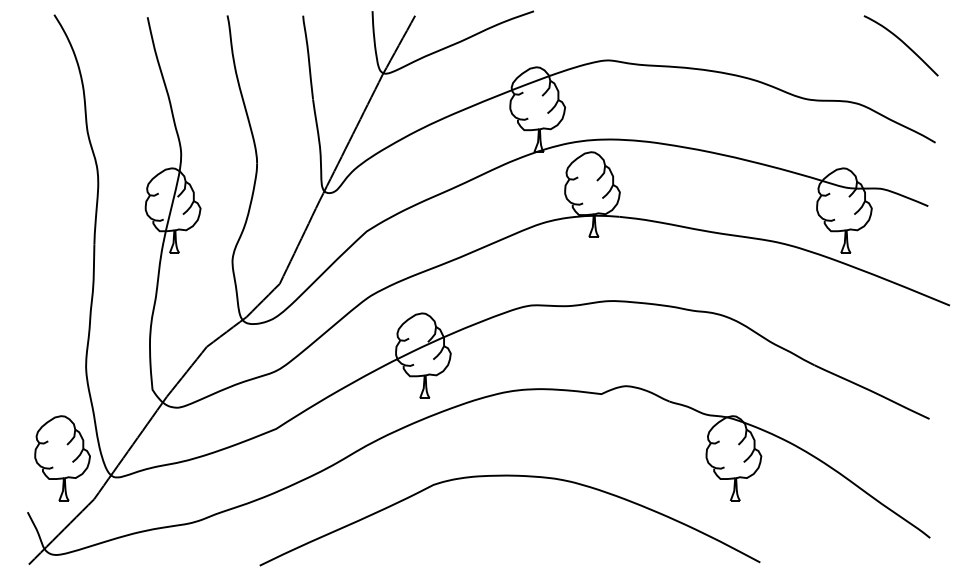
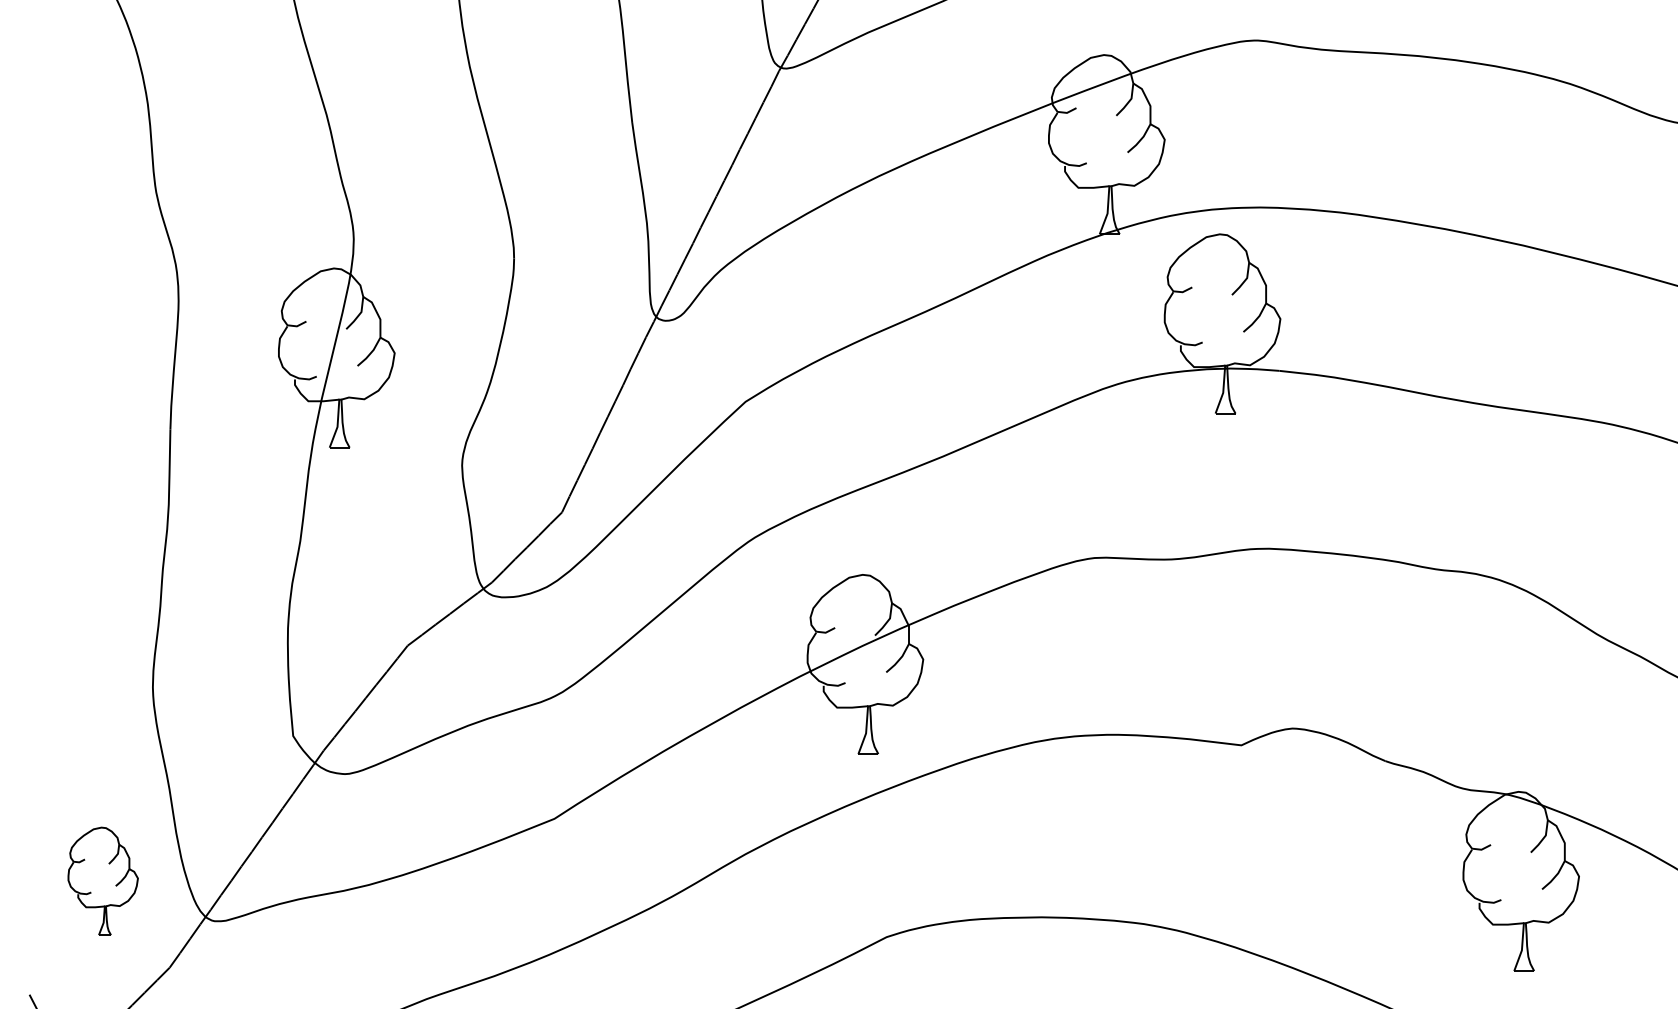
part: (62, 458) -> (103, 881), size x0.6

